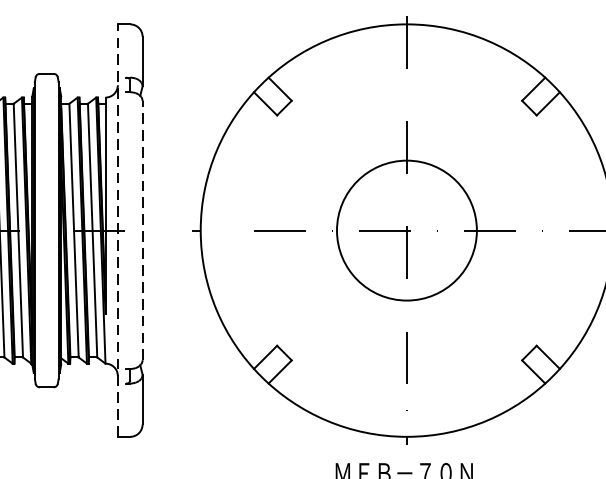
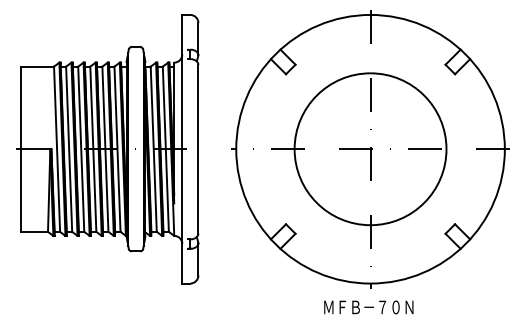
line: (118, 229) -> (182, 148), dashed -> solid
line: (142, 229) -> (198, 148), dashed -> solid
circle: (406, 230) -> (370, 149), size x1.67

